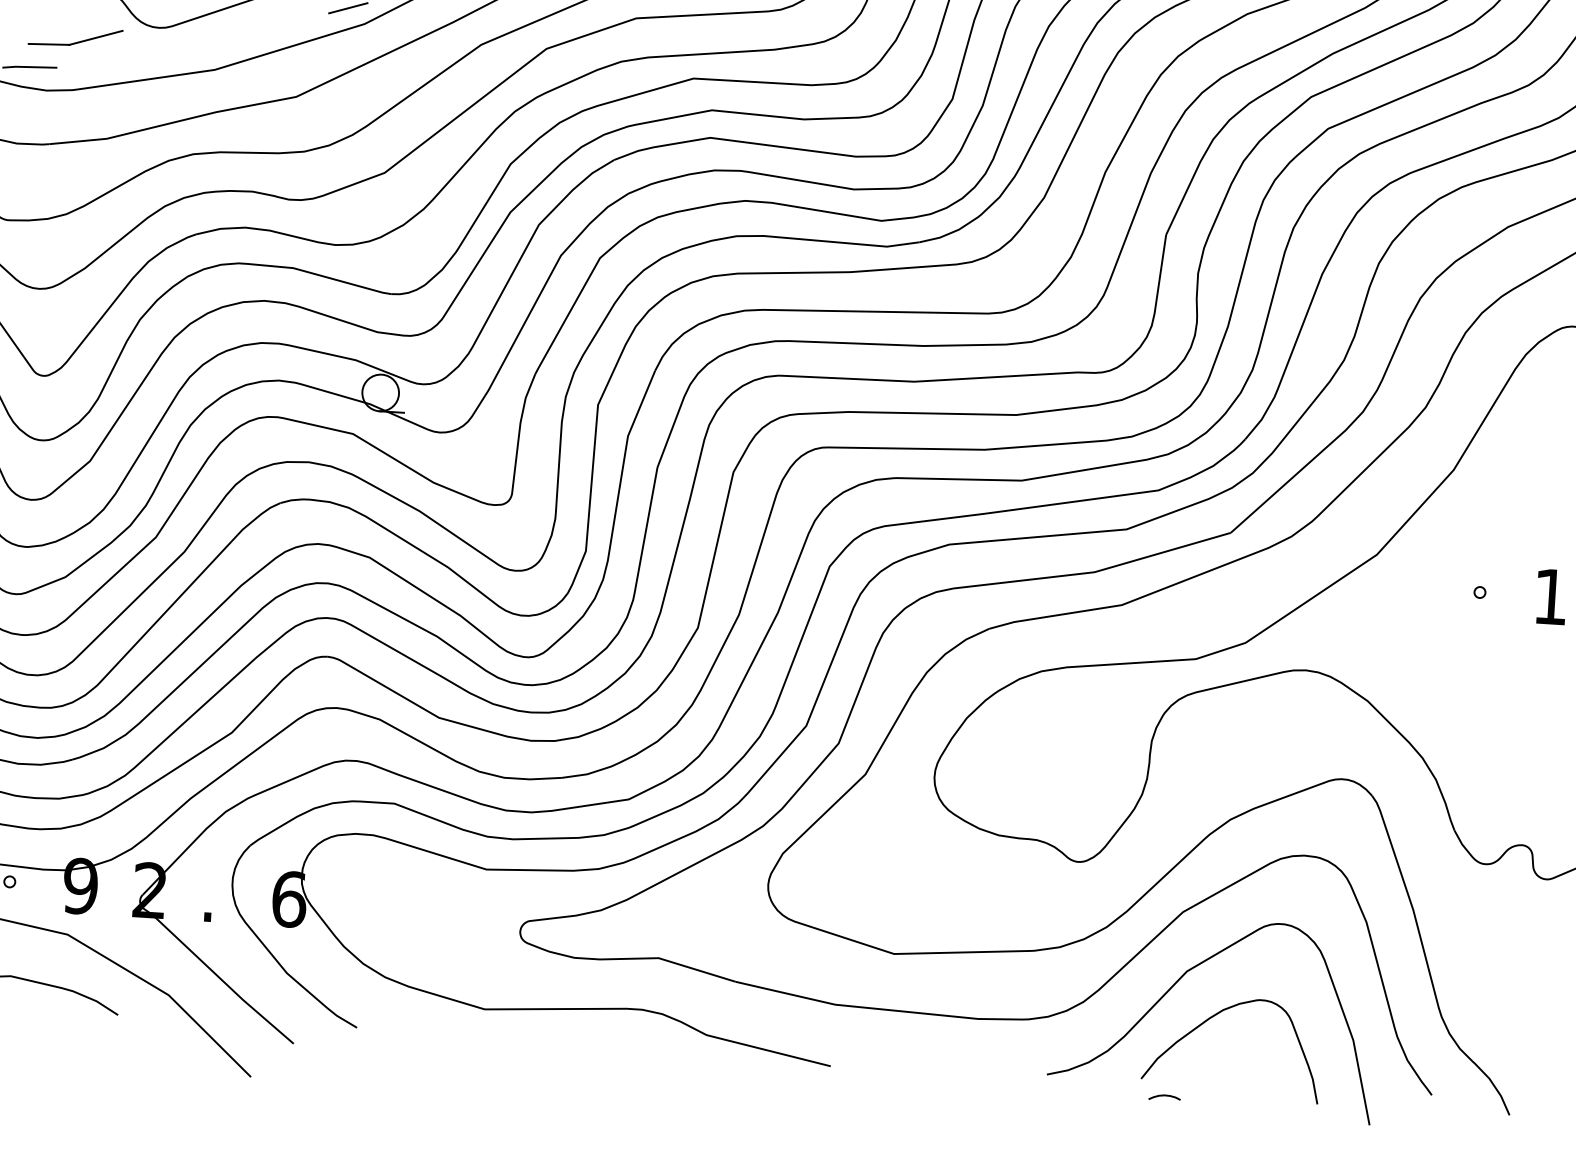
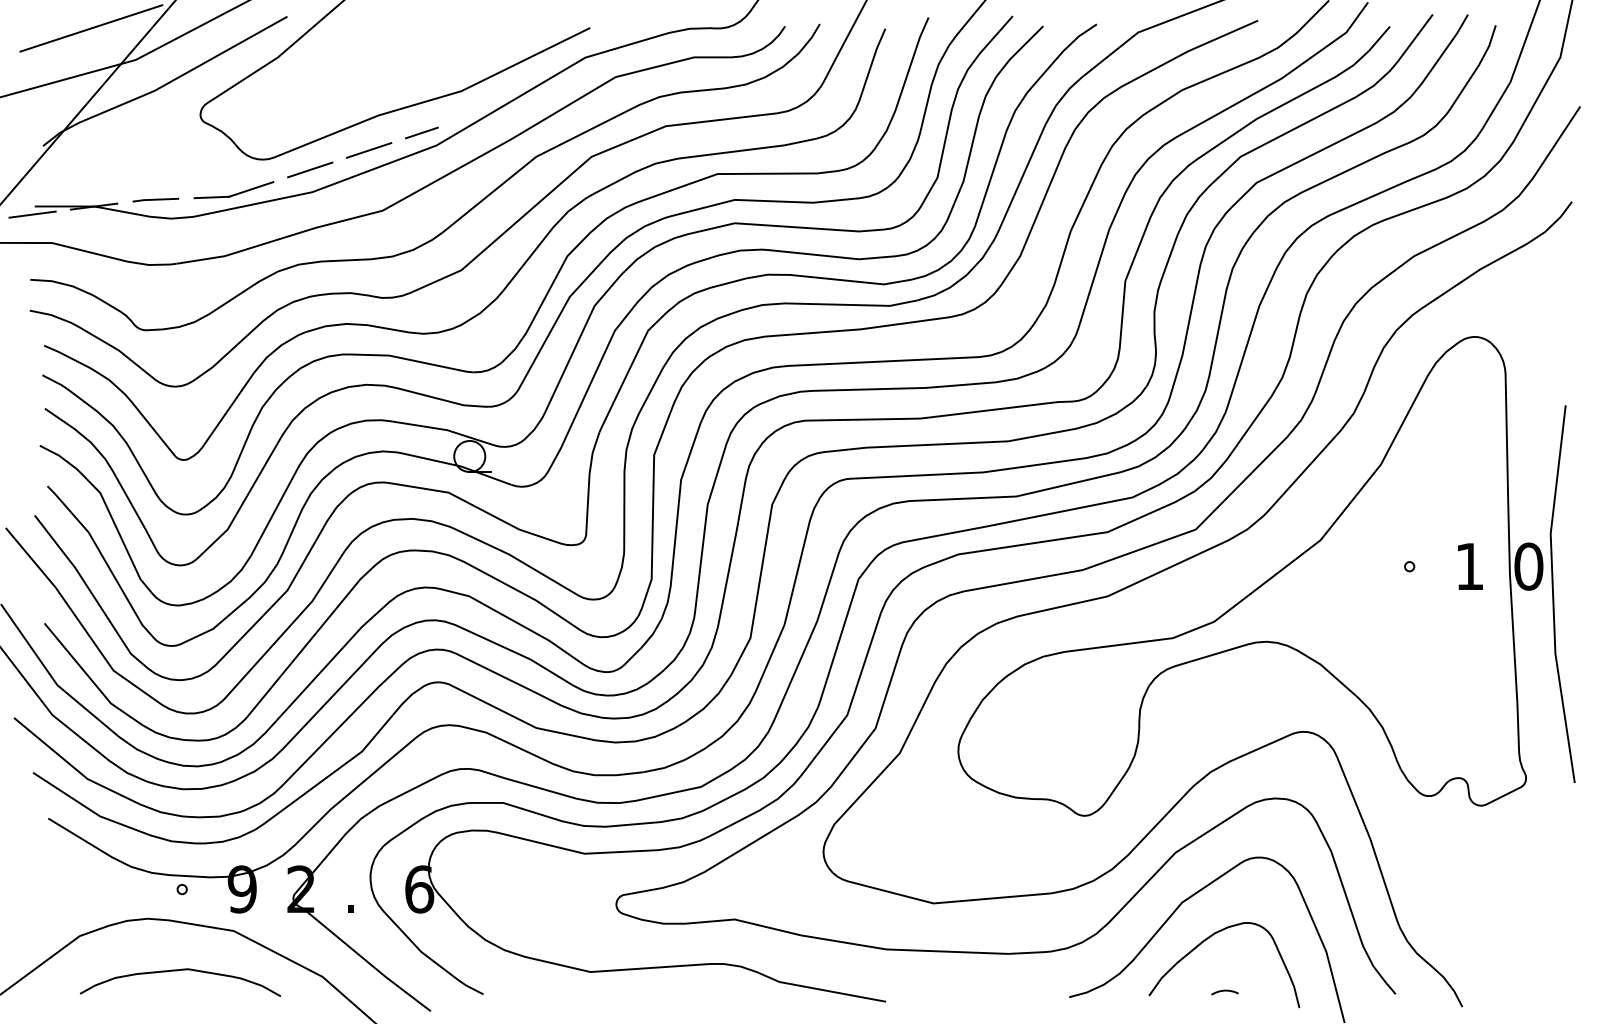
line: (285, 24) -> (369, 150), added
part: (75, 37) -> (233, 190), moved
line: (214, 43) -> (310, 169), added
curve: (1164, 1096) -> (1224, 991), moved

